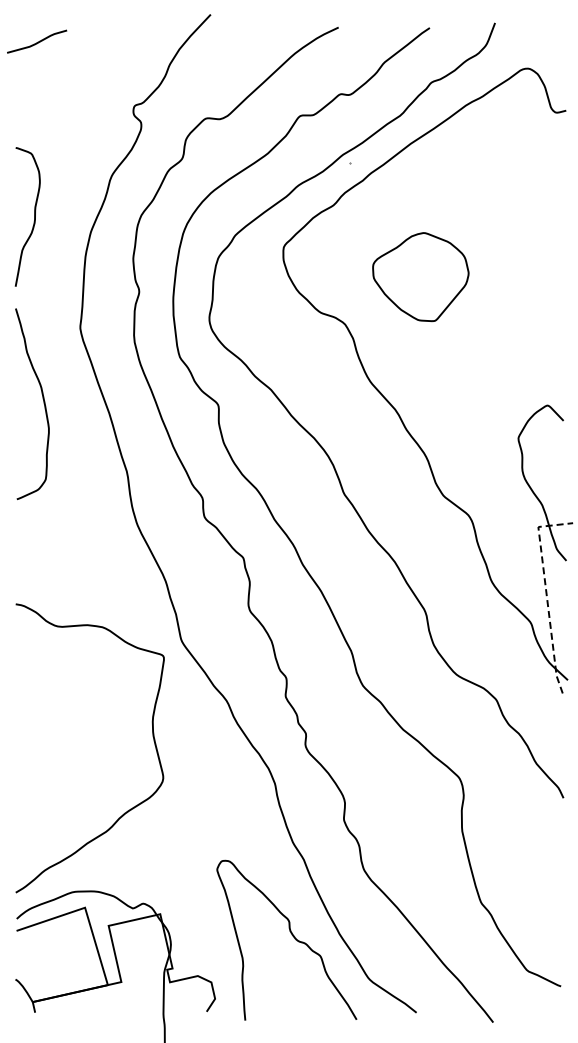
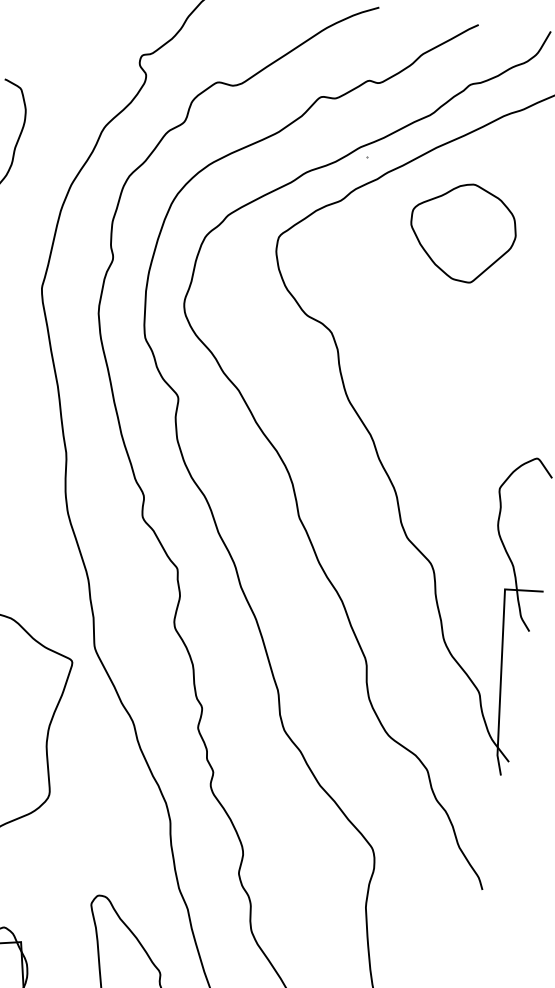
part: (420, 277) -> (462, 232), moved
line: (546, 593) -> (501, 663), dashed -> solid

